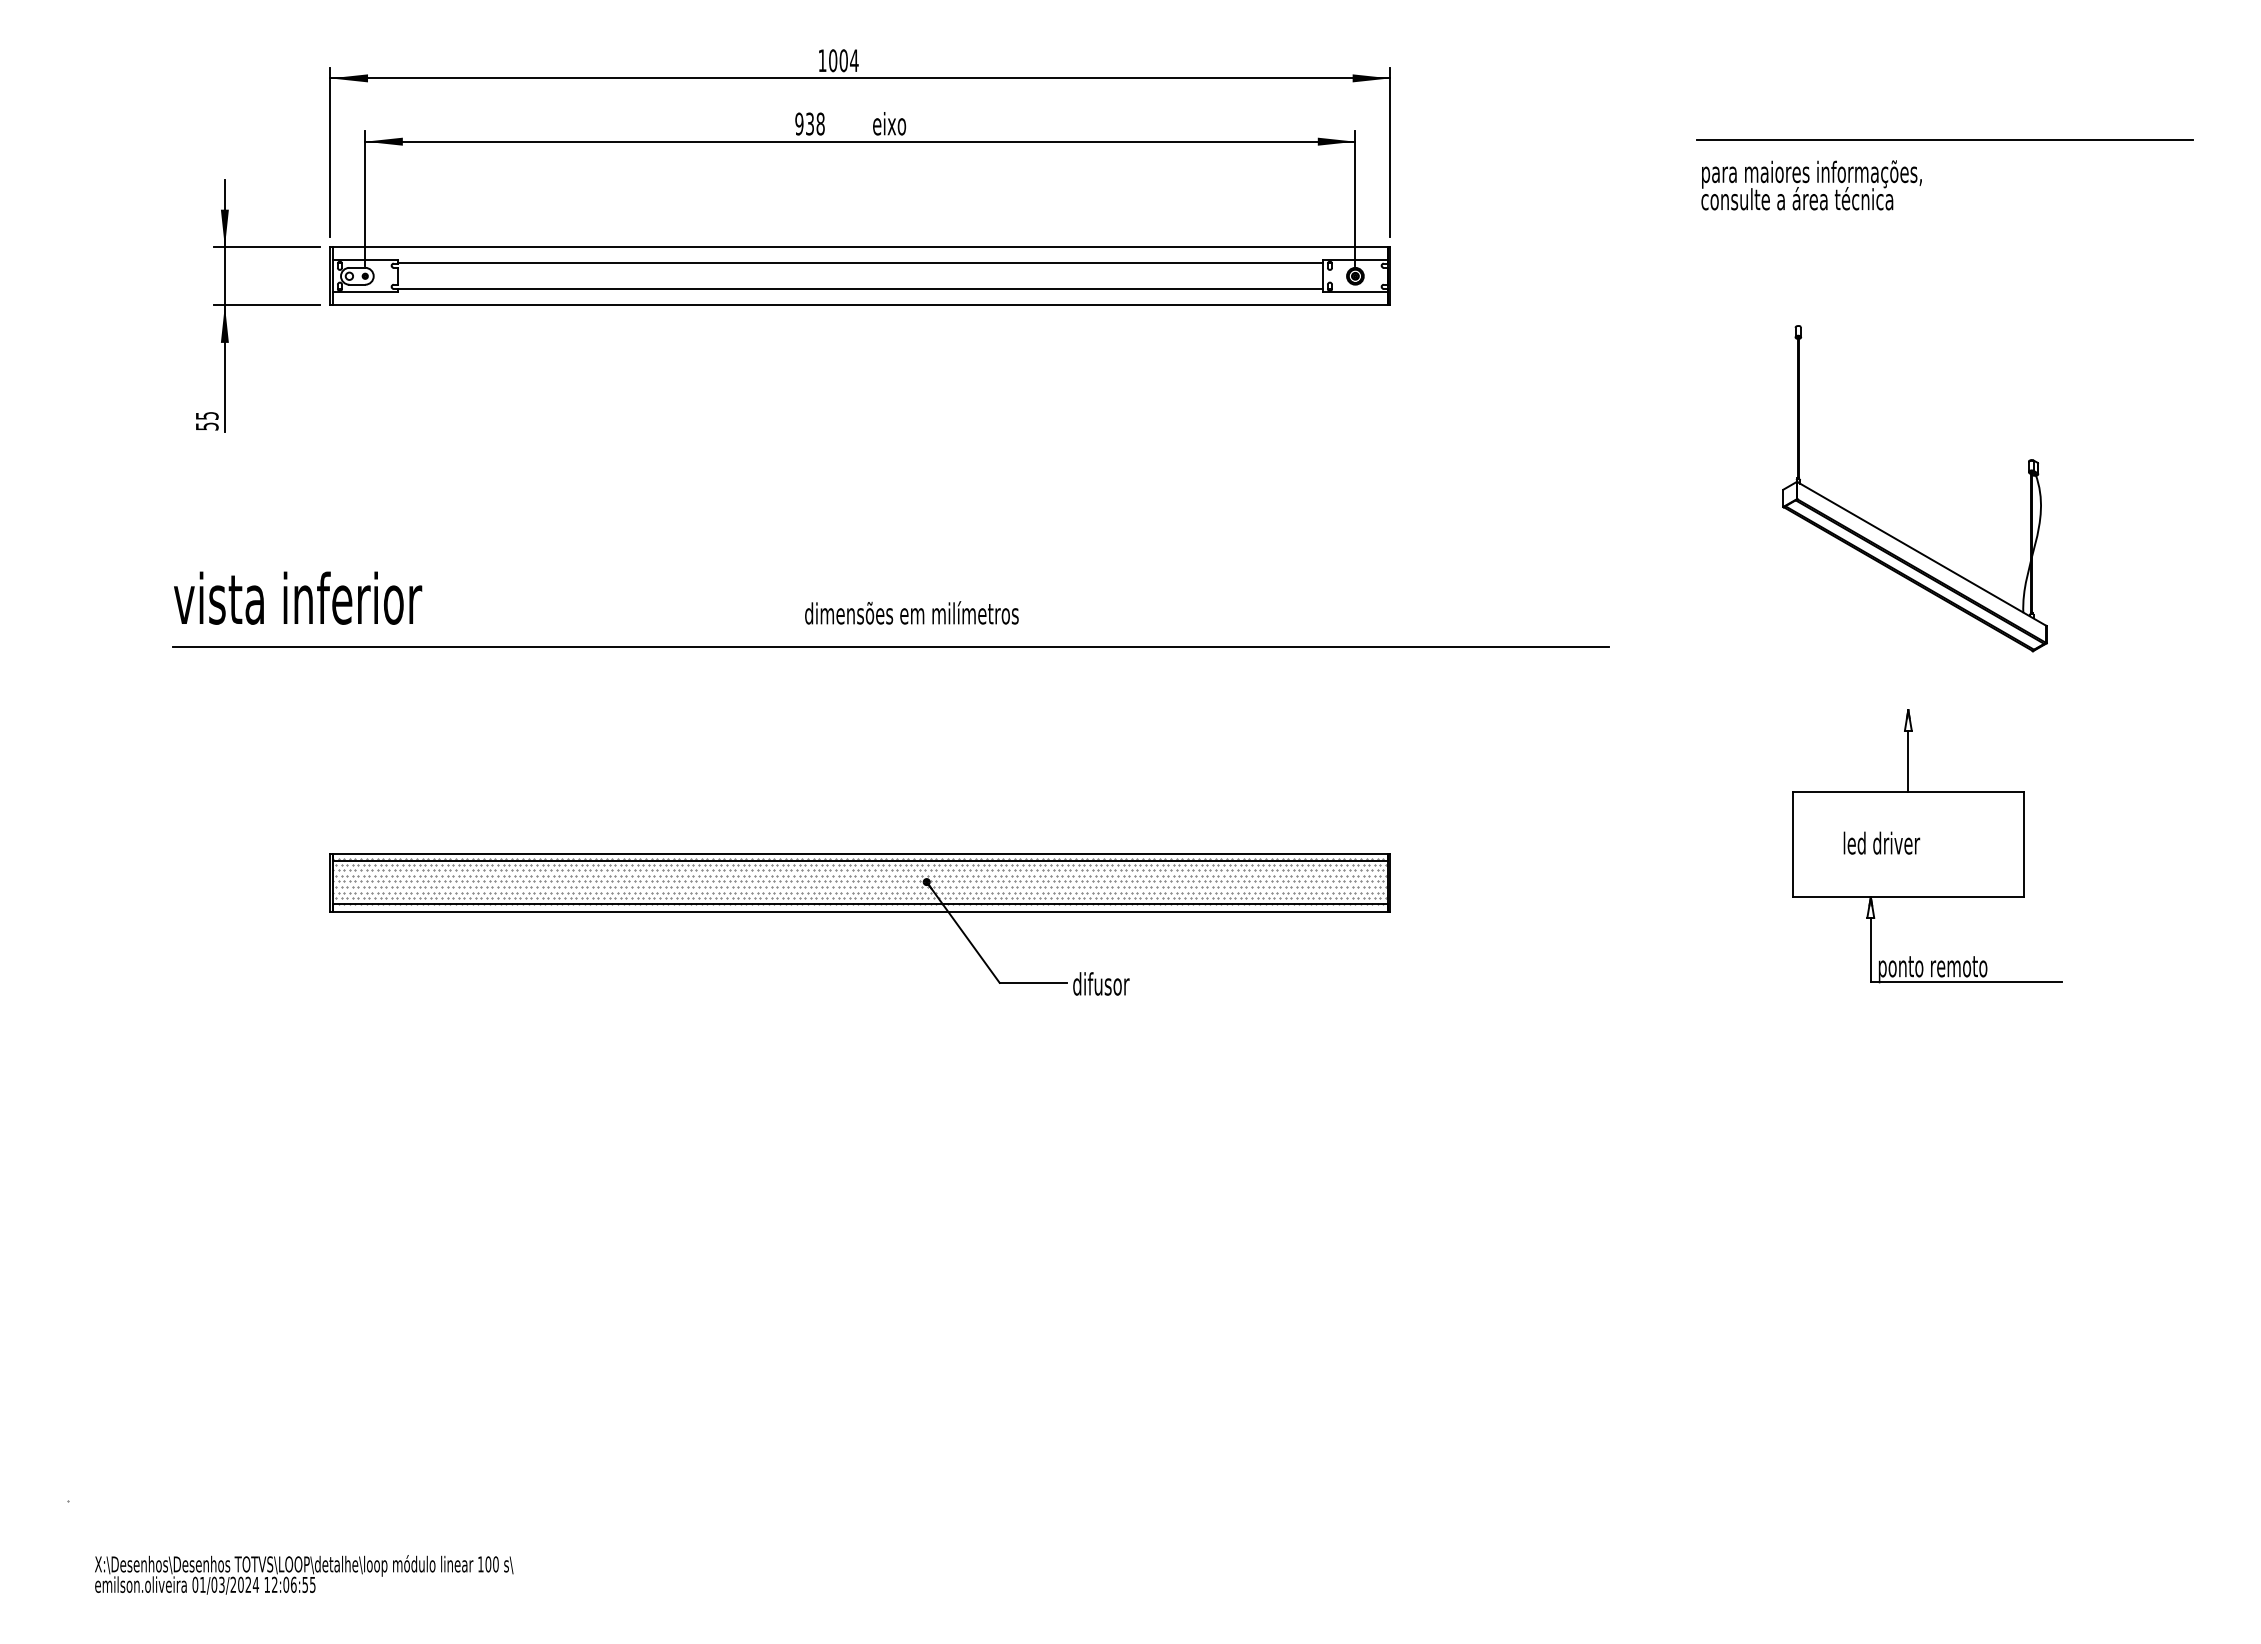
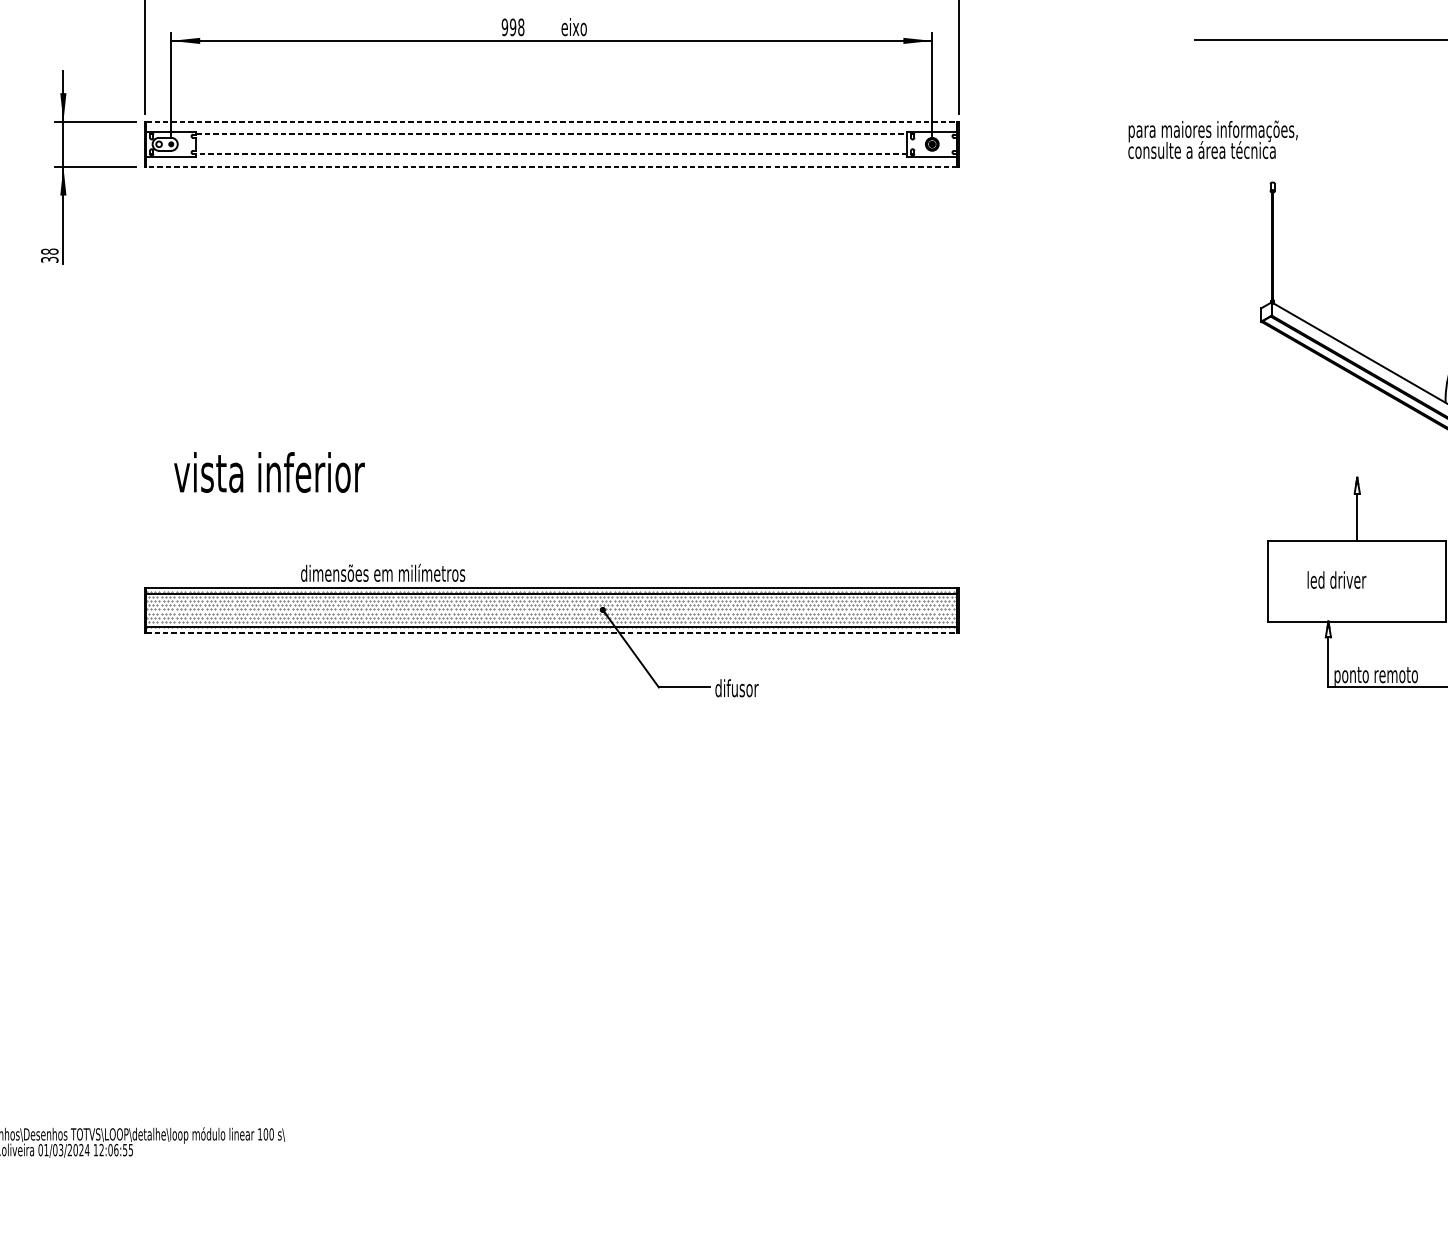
text: (809, 123) -> (512, 26), 938 -> 998
text: (1811, 185) -> (1212, 139), moved
line: (860, 247) -> (551, 122), solid -> dashed
line: (860, 263) -> (551, 134), solid -> dashed
line: (859, 289) -> (551, 154), solid -> dashed
line: (860, 305) -> (551, 166), solid -> dashed
text: (206, 420) -> (49, 255), 55 -> 38
text: (298, 597) -> (269, 471), moved
text: (911, 612) -> (382, 572), moved
line: (890, 646) -> (574, 428), removed
line: (860, 911) -> (551, 632), solid -> dashed

